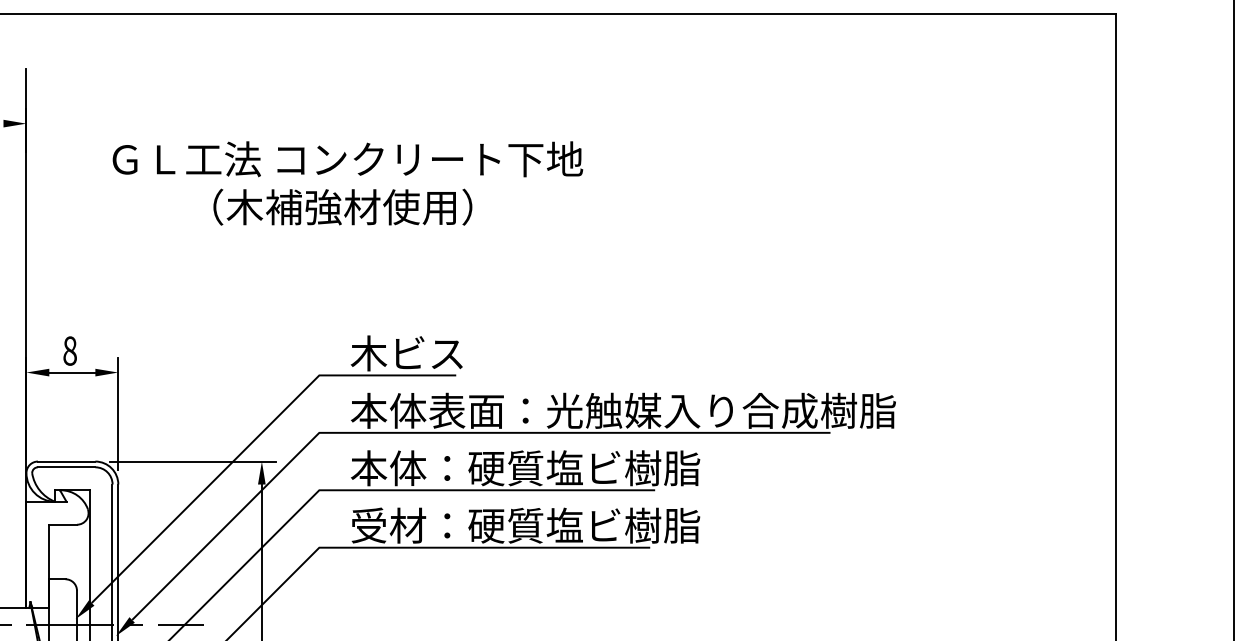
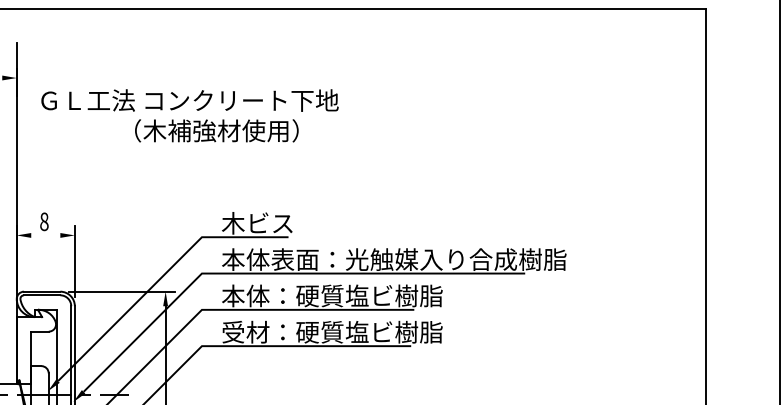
text: (347, 159) -> (189, 100), moved
line: (71, 372) -> (45, 235), removed

